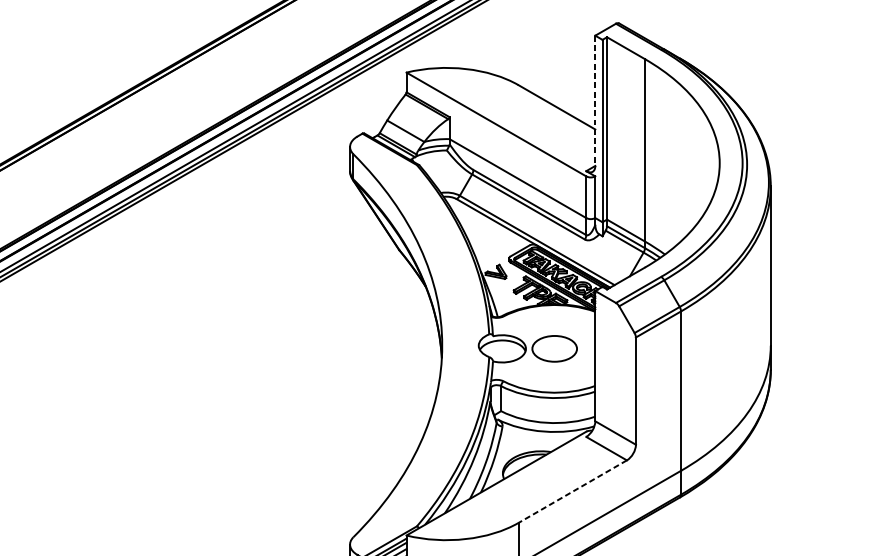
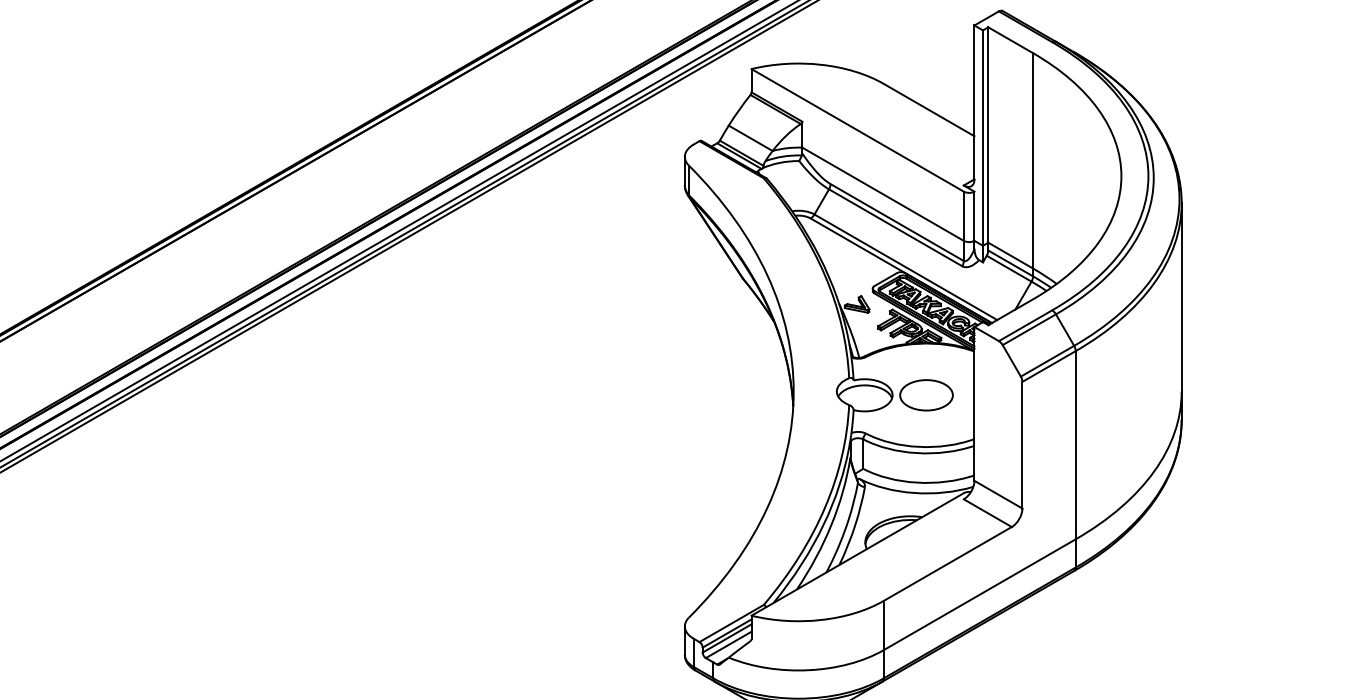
line: (595, 100) -> (974, 102), dashed -> solid
line: (572, 491) -> (947, 563), dashed -> solid

